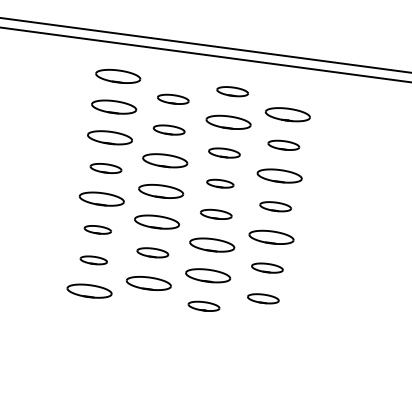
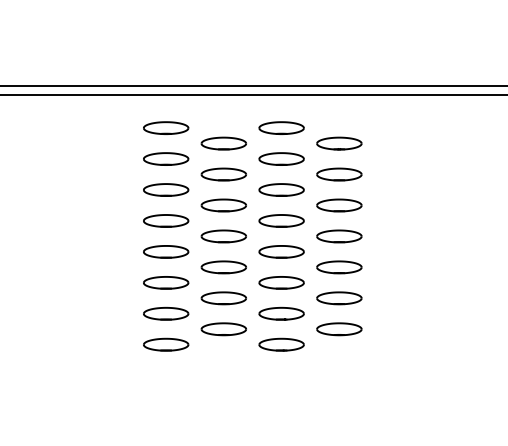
part: (232, 91) -> (281, 127), size x1.43
part: (173, 99) -> (223, 143), size x1.43
part: (168, 129) -> (223, 174), size x1.43
part: (283, 145) -> (339, 174), size x1.43
part: (224, 152) -> (281, 189), size x1.43
part: (106, 168) -> (166, 220), size x1.43
part: (220, 183) -> (281, 220), size x1.67
part: (275, 206) -> (339, 236), size x1.43
part: (216, 213) -> (281, 251), size x1.43
part: (98, 229) -> (166, 282), size x1.67
part: (152, 252) -> (223, 298), size x1.43
part: (94, 260) -> (166, 313), size x1.67
part: (267, 268) -> (339, 298), size x1.43
part: (263, 298) -> (339, 329), size x1.43
part: (203, 306) -> (281, 344), size x1.43

